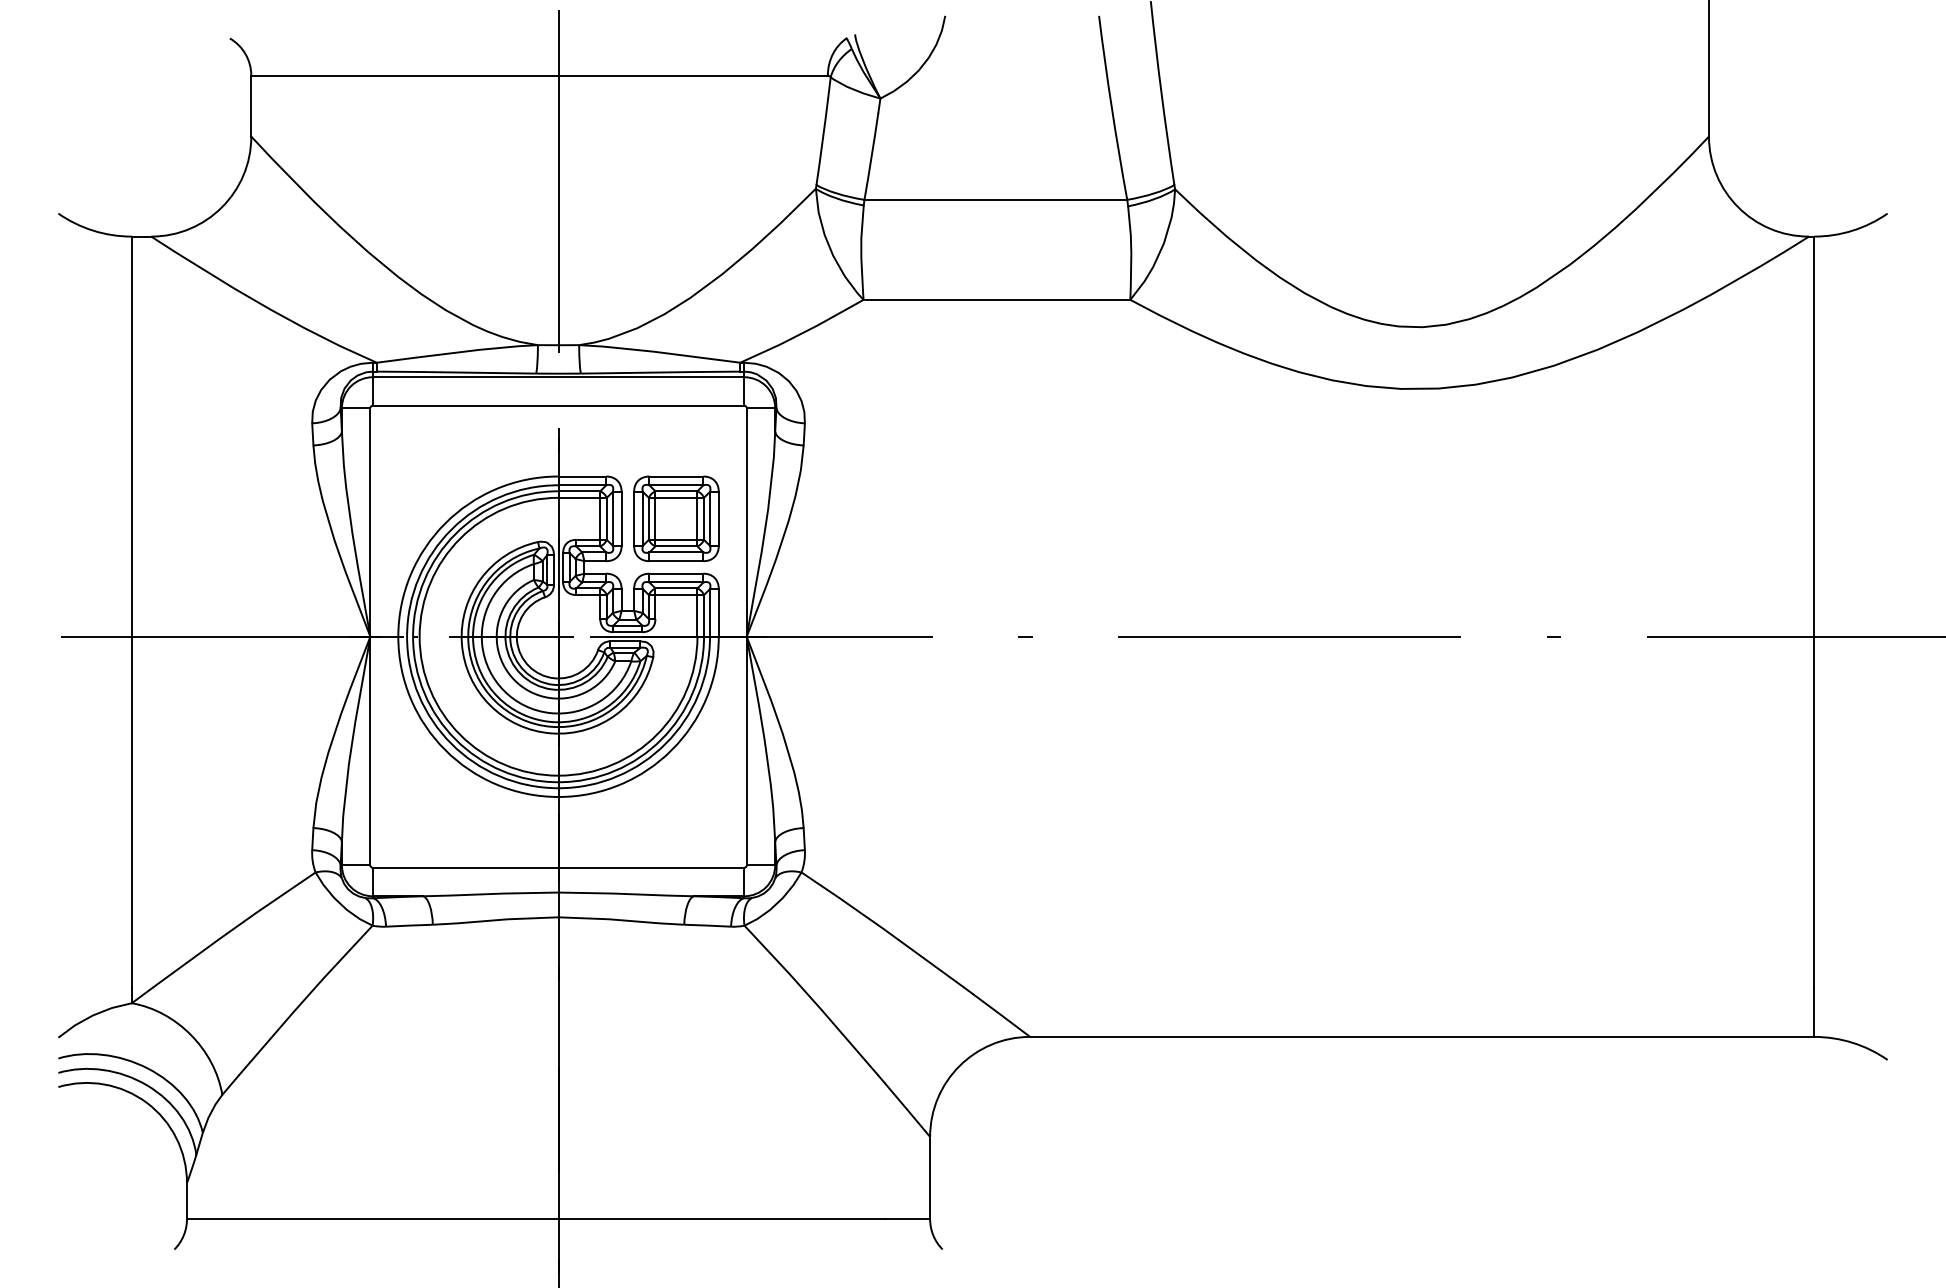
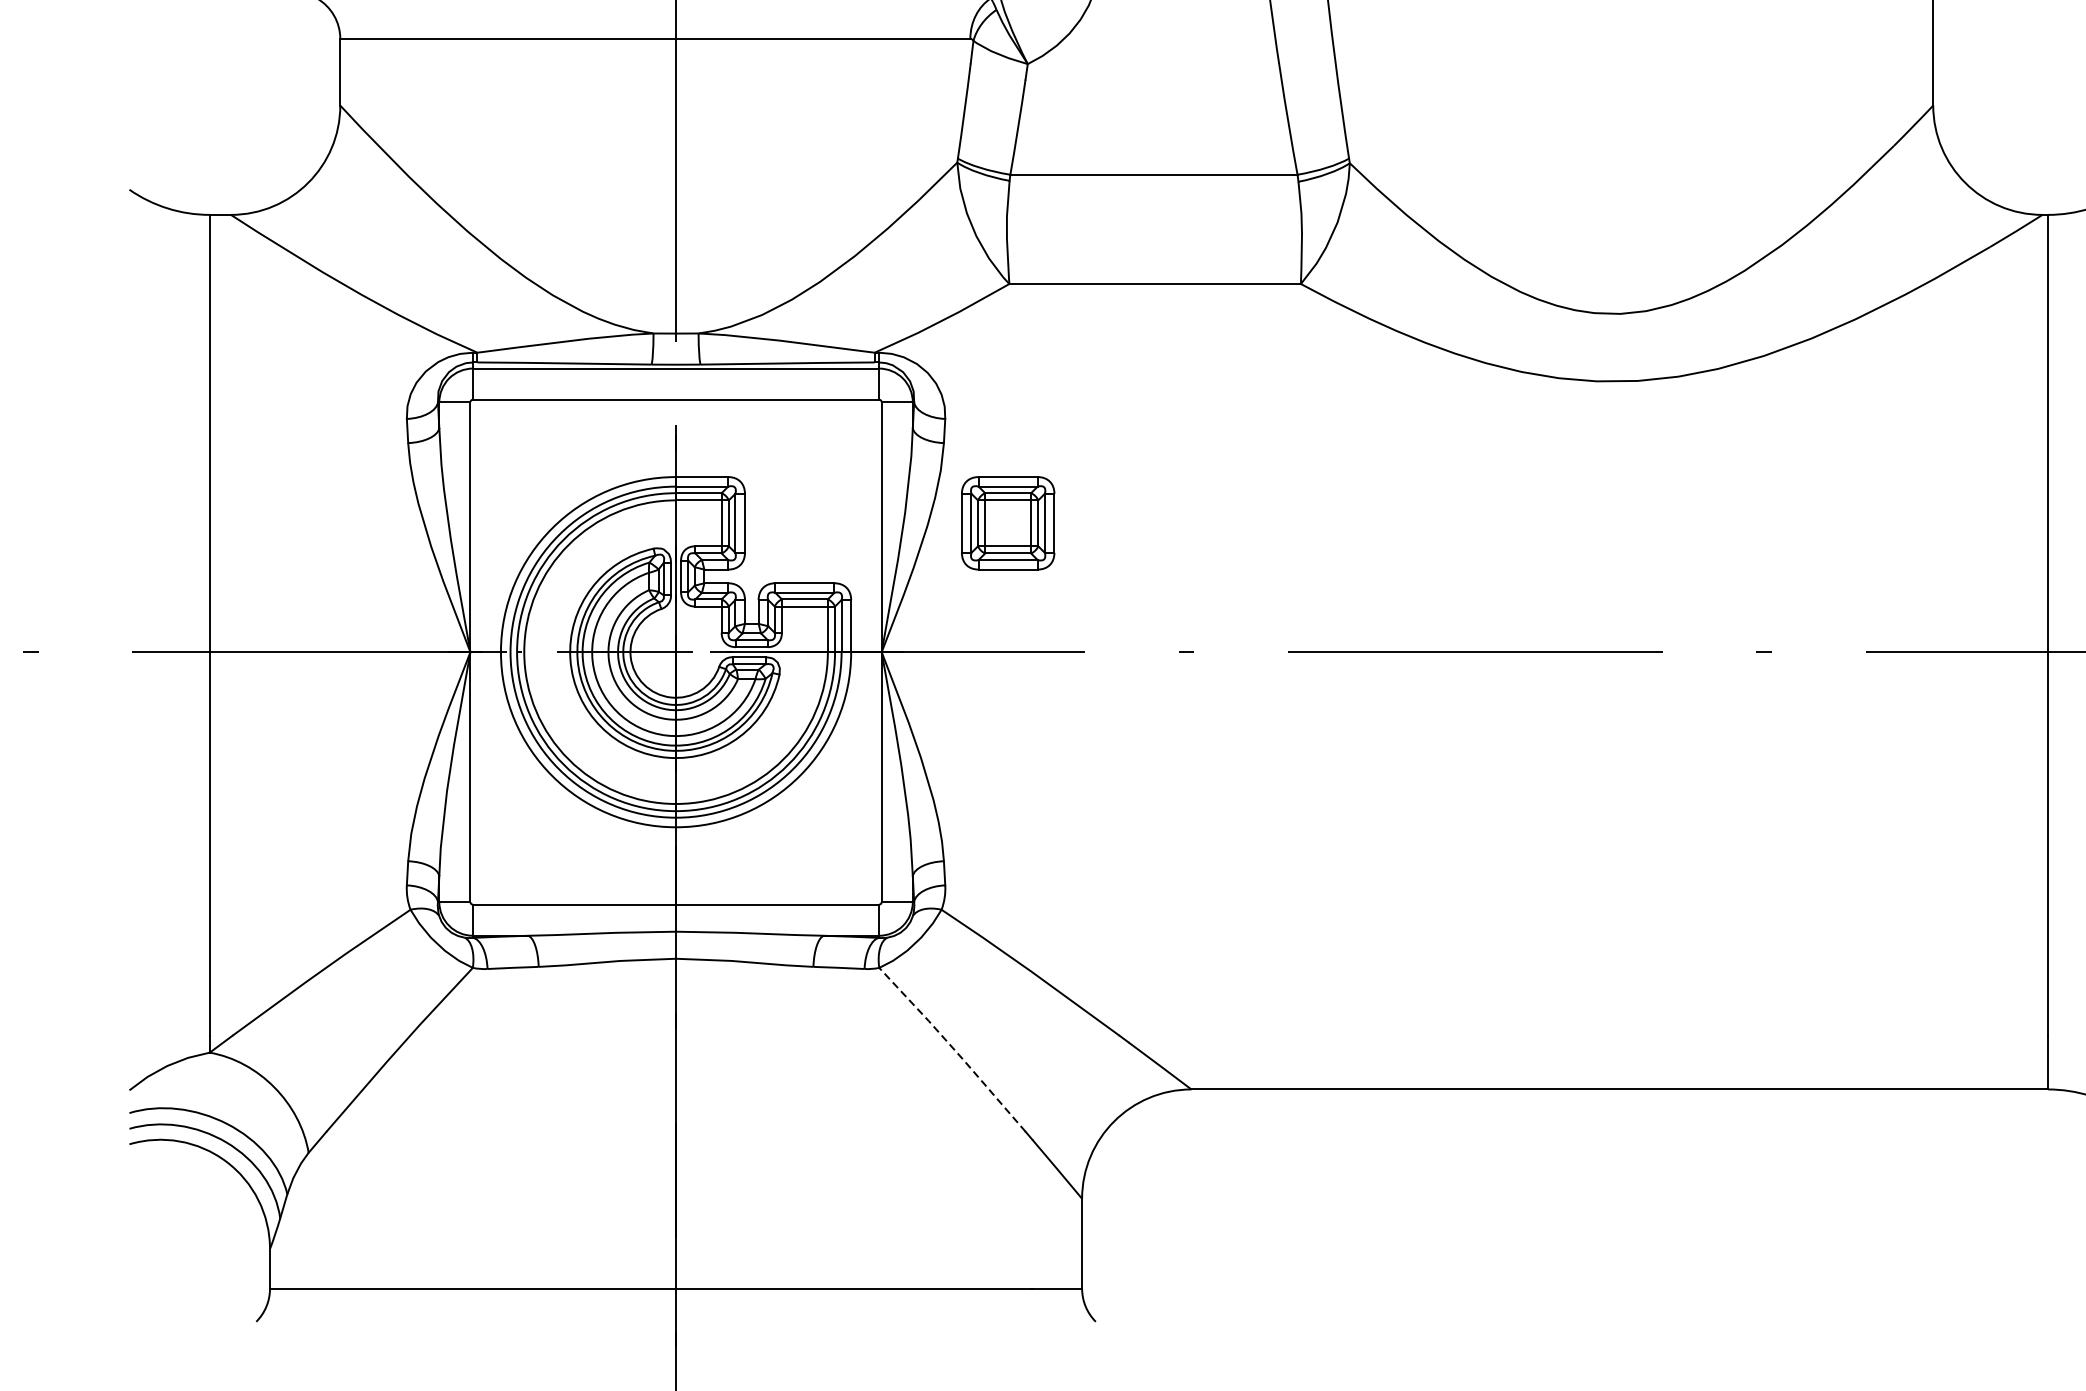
part: (676, 518) -> (1008, 522), moved
line: (812, 999) -> (953, 1048), solid -> dashed

